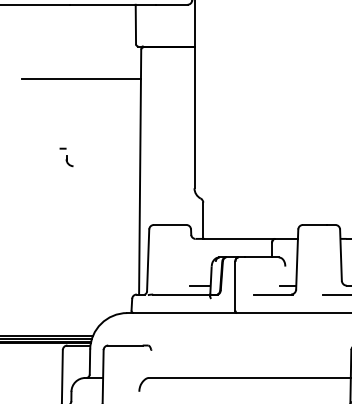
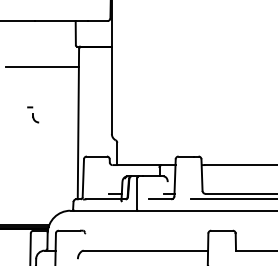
part: (65, 156) -> (32, 114), size x1.4

